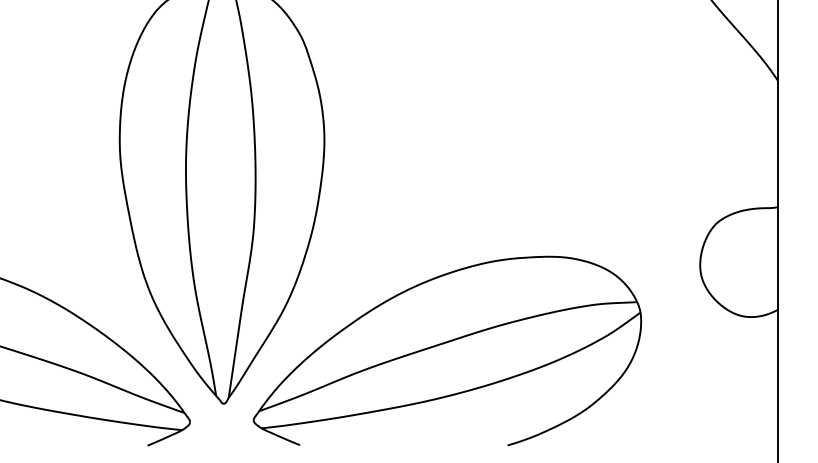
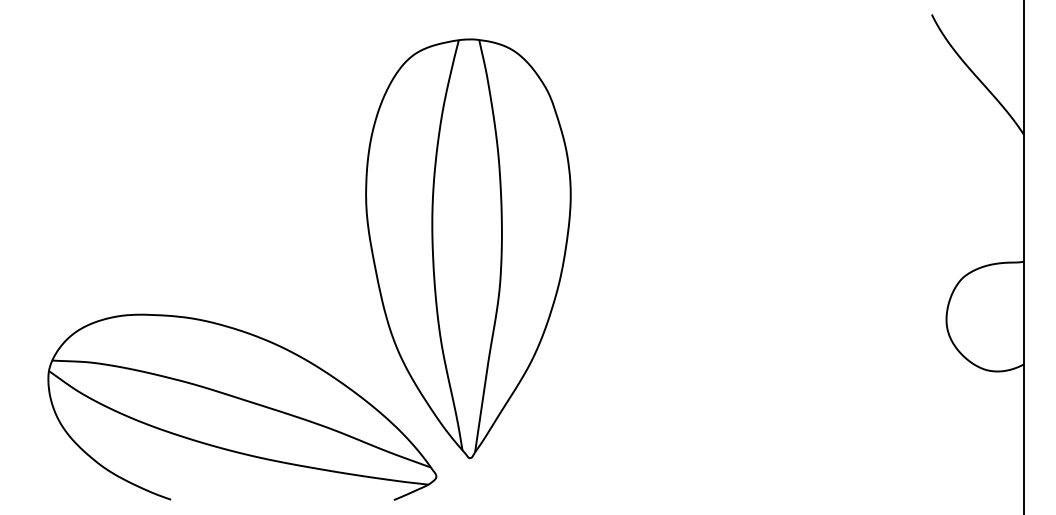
part: (447, 351) -> (693, 405), removed

